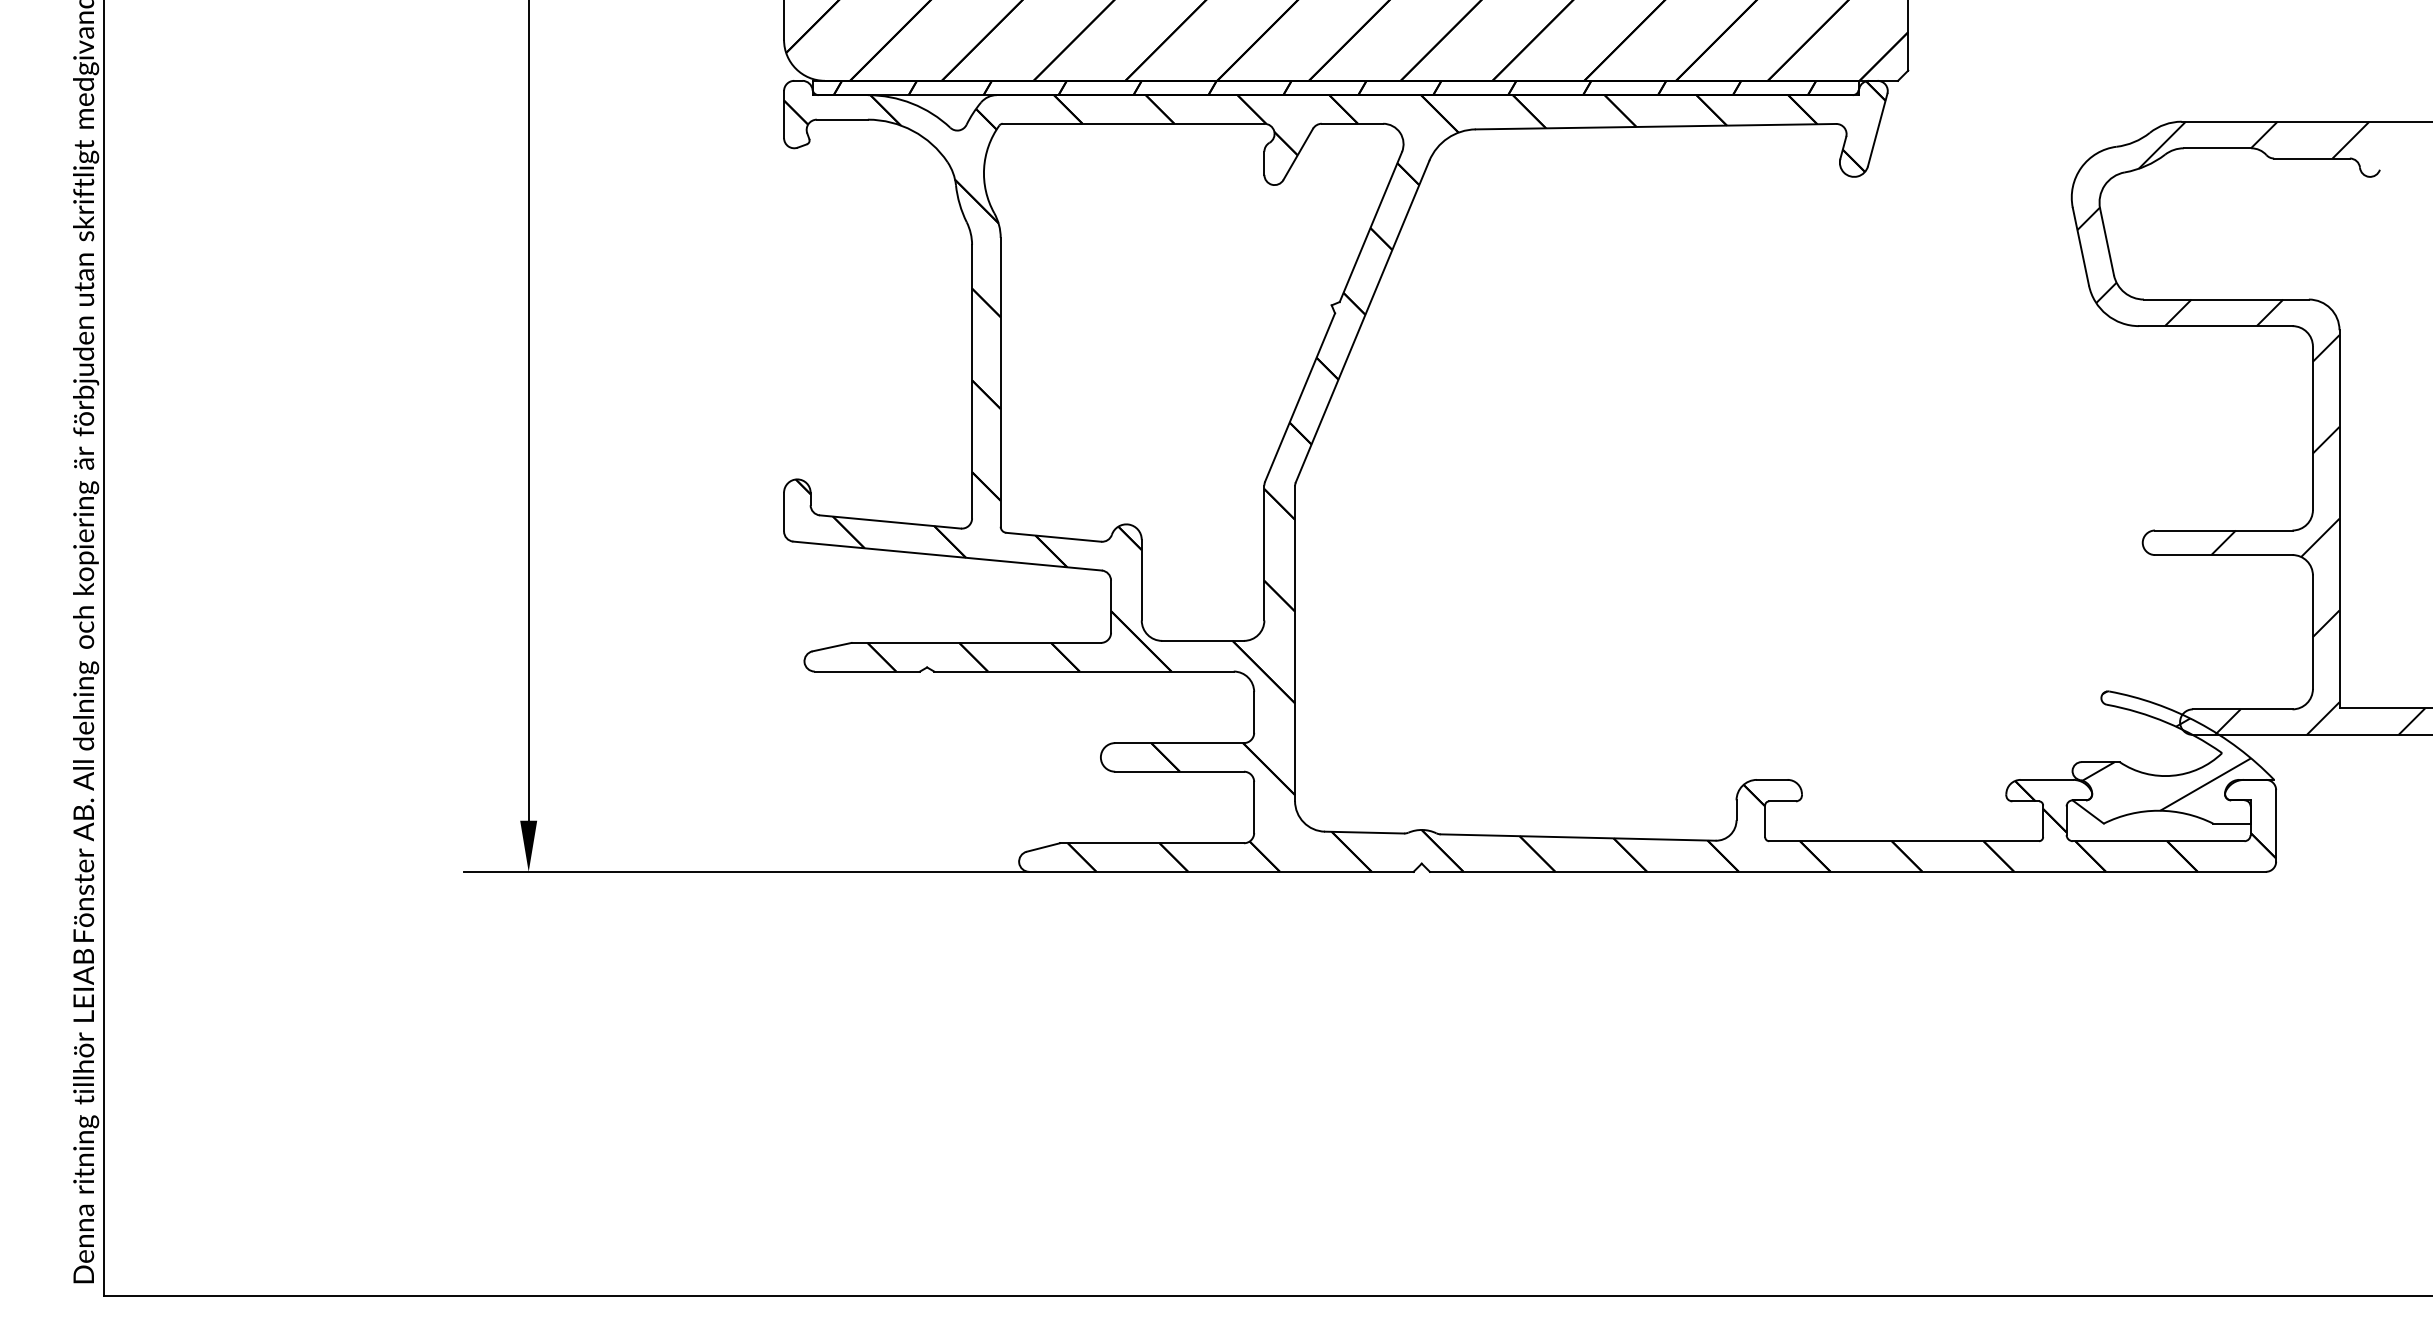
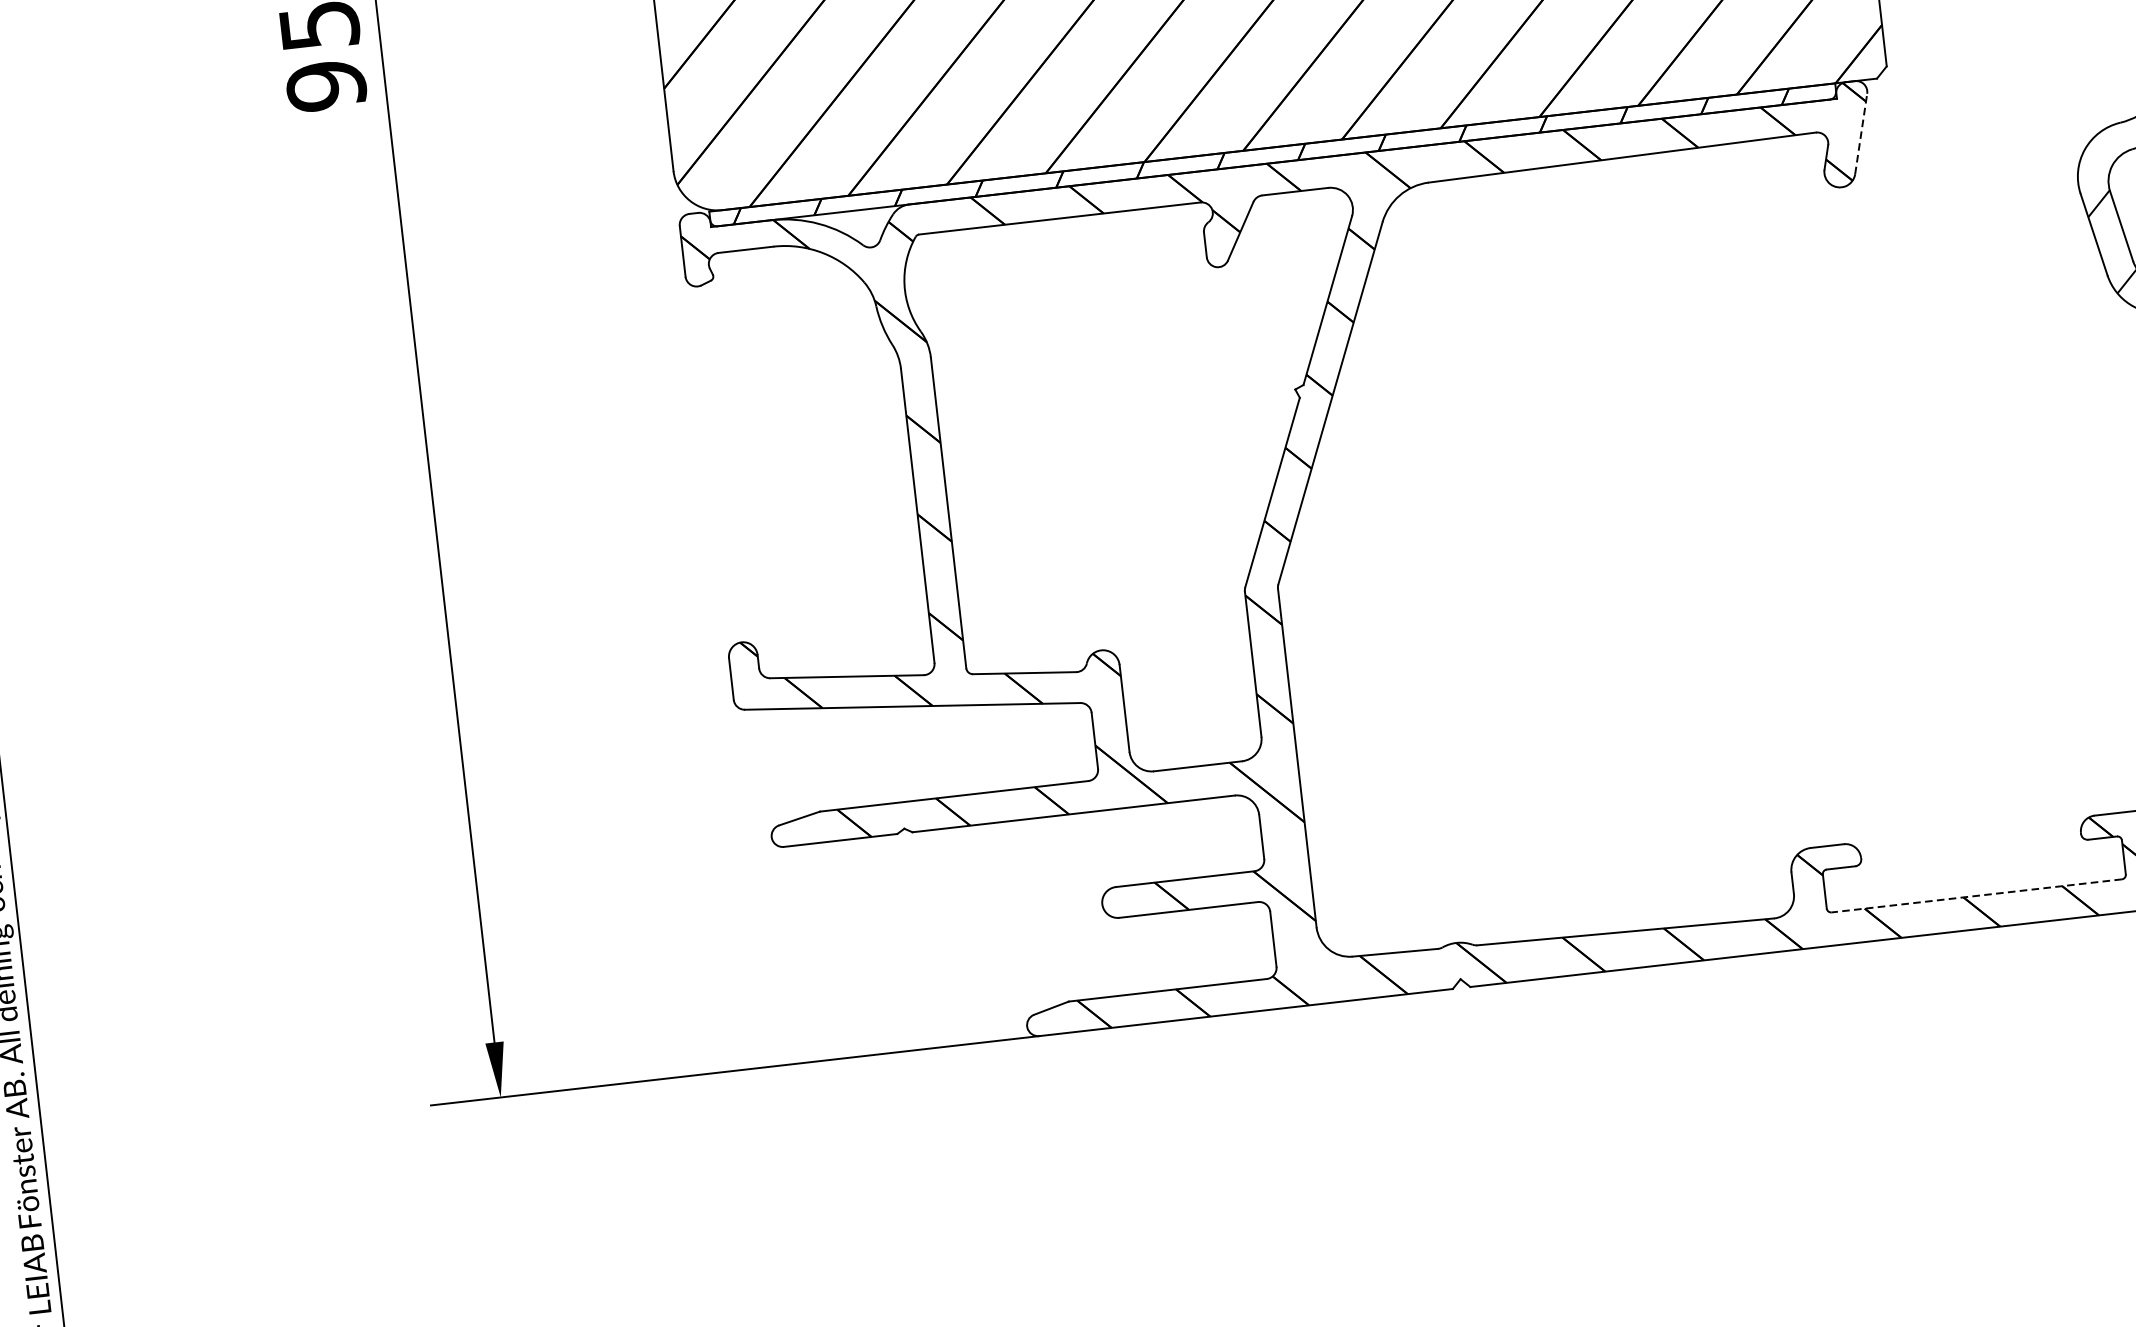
line: (1877, 130) -> (1861, 134), solid -> dashed
line: (1904, 841) -> (1977, 896), solid -> dashed

